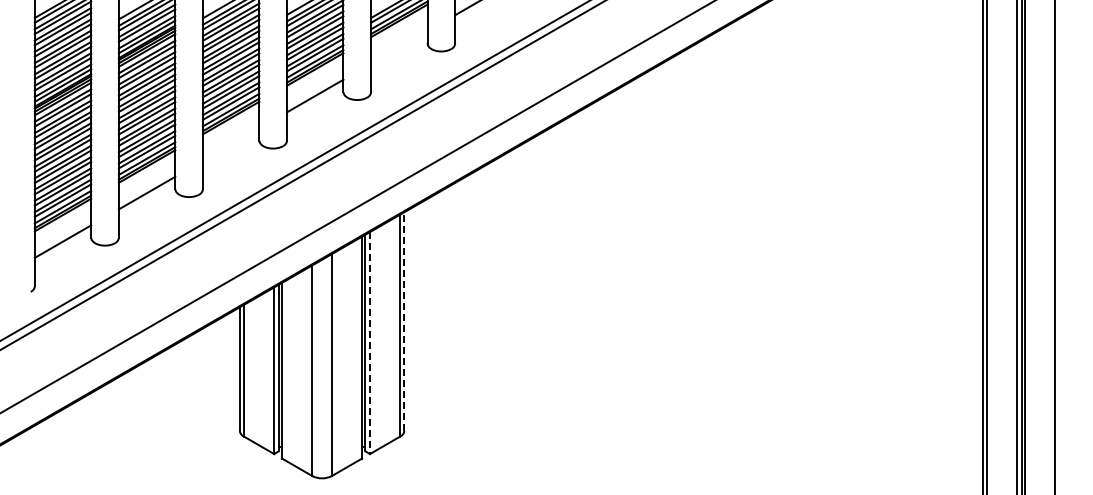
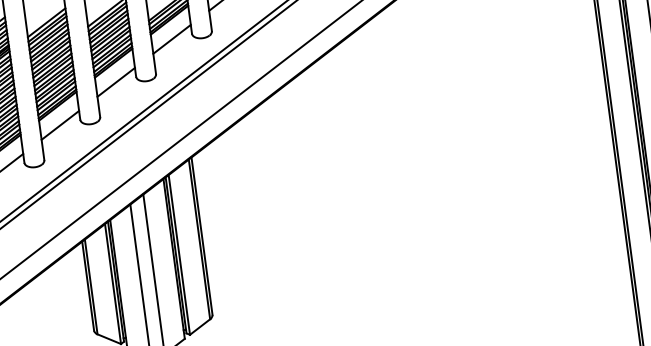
line: (399, 47) -> (172, 39), added
line: (230, 144) -> (59, 125), added
line: (404, 321) -> (202, 236), dashed -> solid
line: (370, 343) -> (179, 255), dashed -> solid

